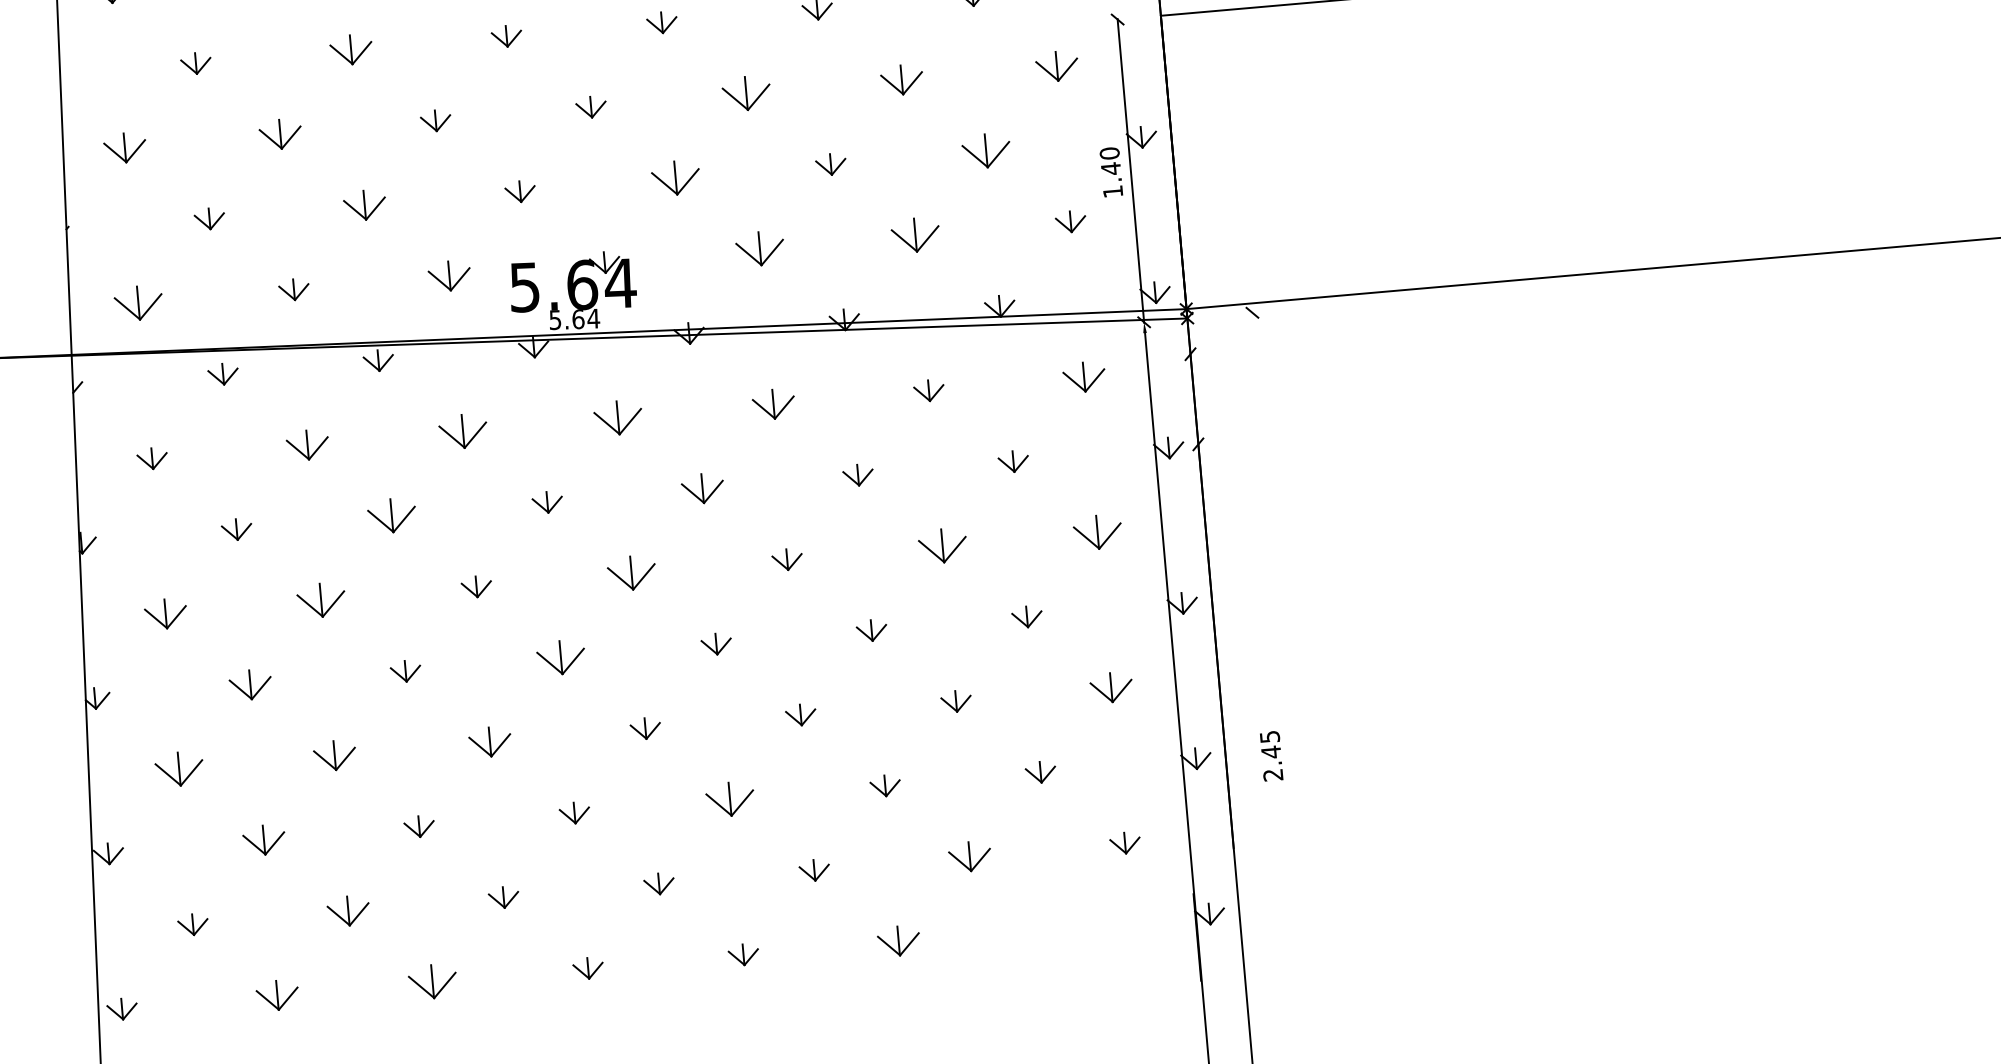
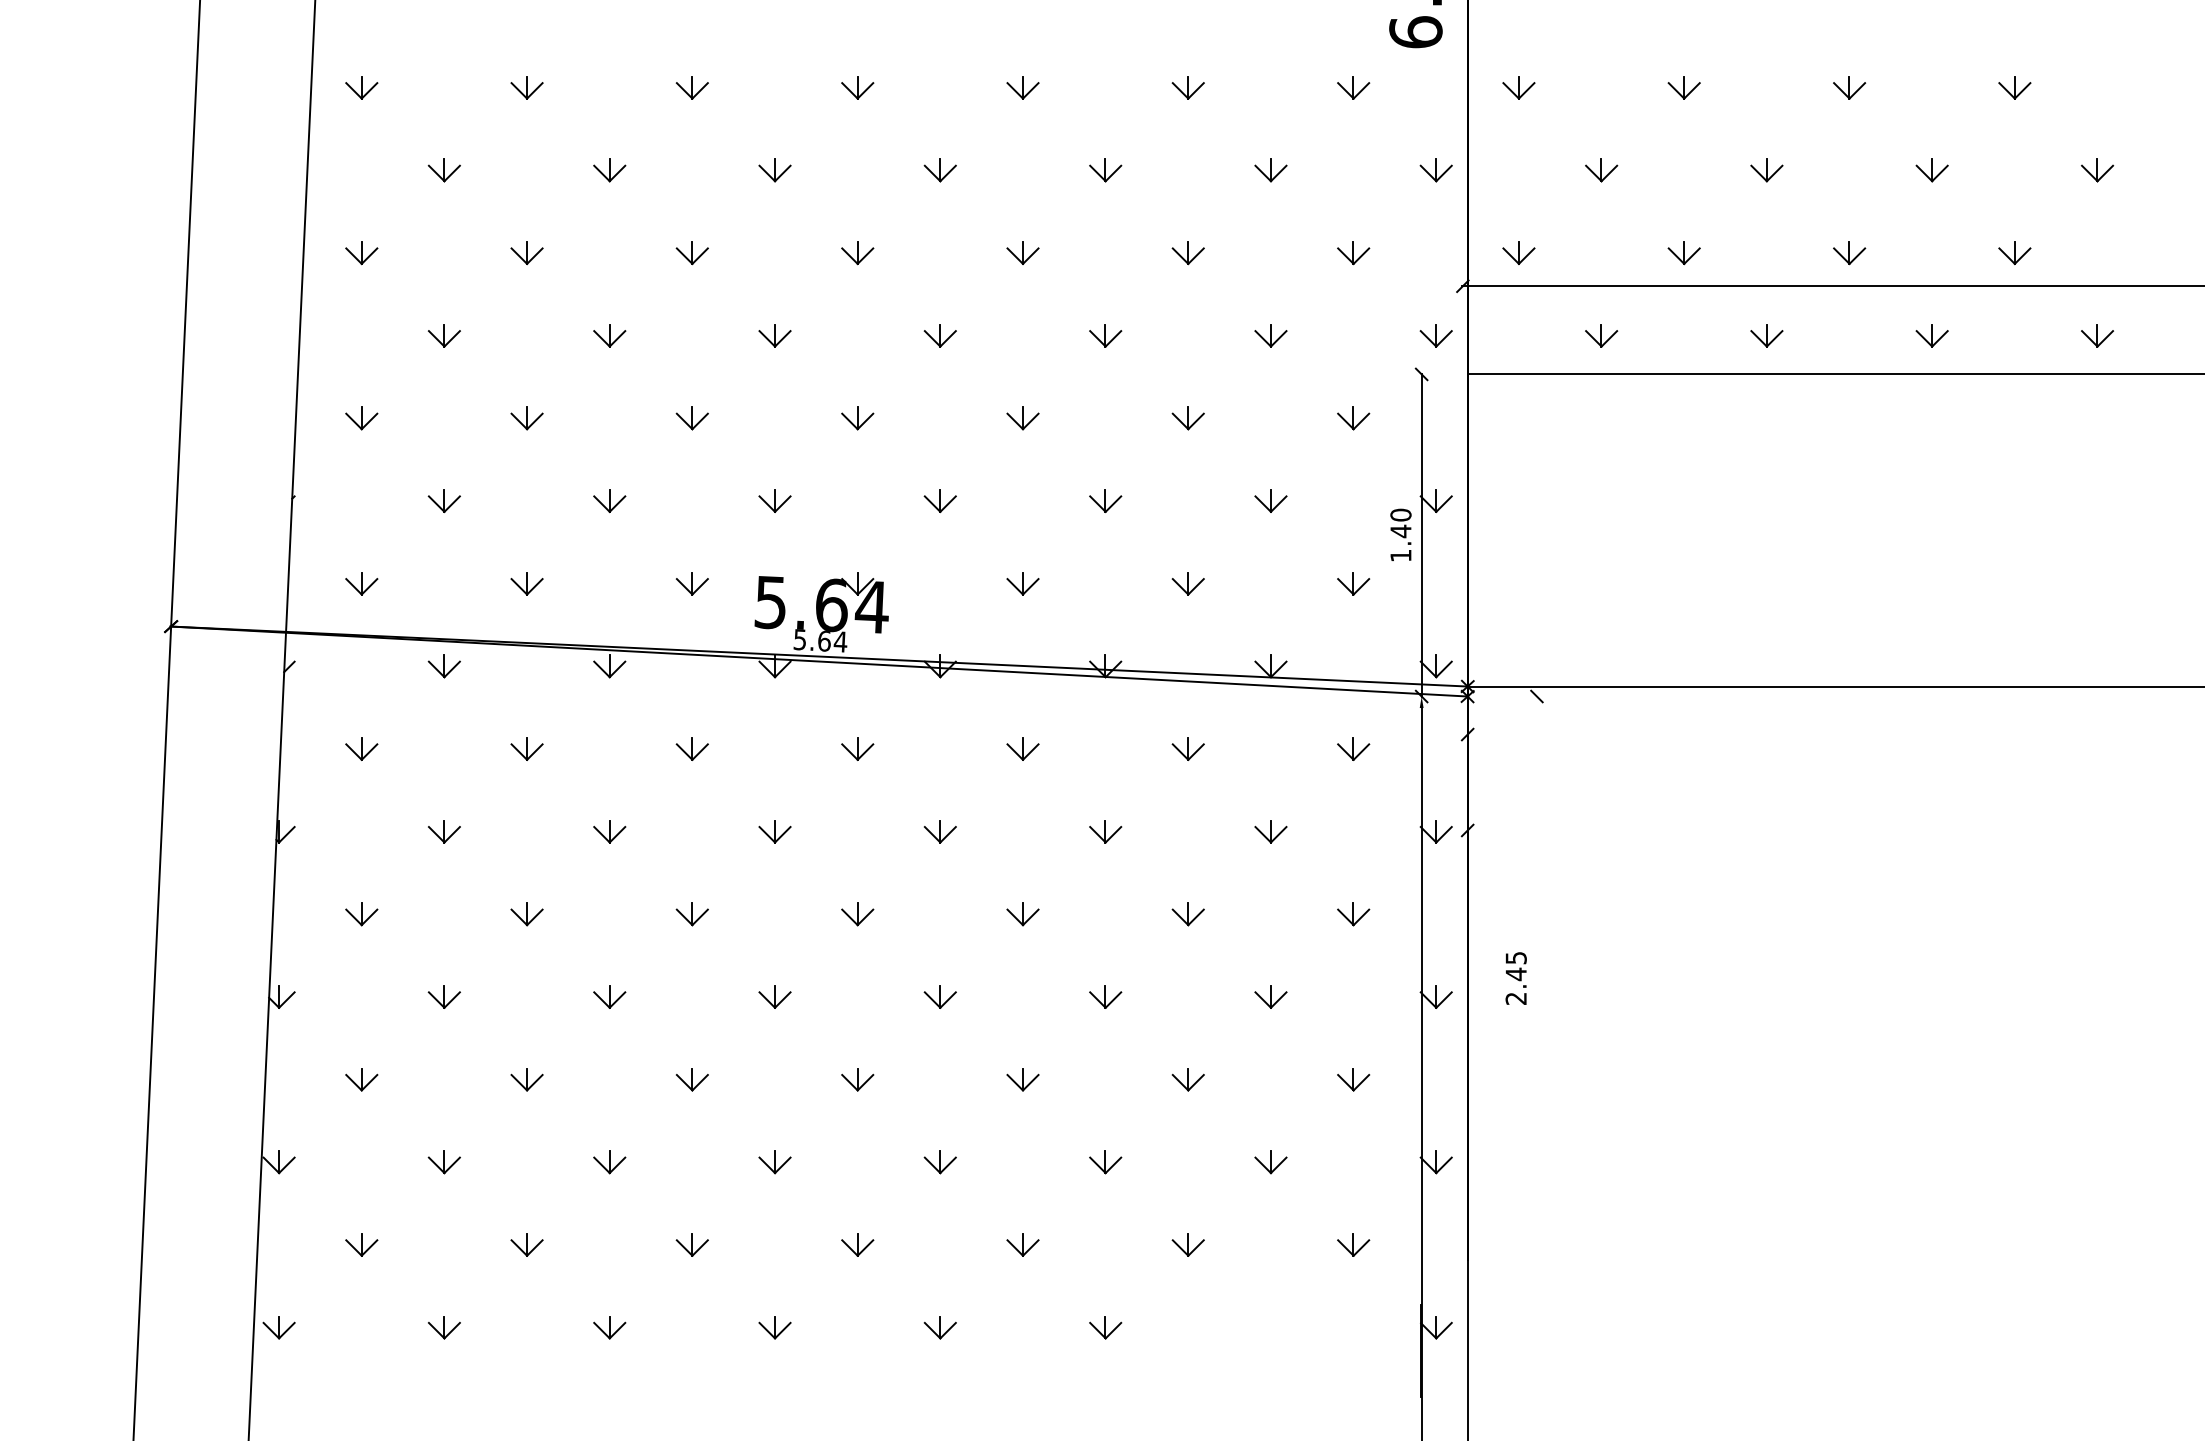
part: (351, 49) -> (609, 335), size x0.71
part: (1057, 66) -> (1353, 418), size x0.71
part: (901, 80) -> (1187, 418), size x0.71
part: (746, 93) -> (1022, 418), size x0.62
part: (280, 134) -> (526, 418), size x0.71
part: (125, 148) -> (361, 418), size x0.71
part: (985, 150) -> (1270, 500), size x0.62
part: (674, 177) -> (939, 500), size x0.62
part: (364, 204) -> (609, 500), size x0.71
part: (914, 235) -> (1187, 583), size x0.62
part: (759, 248) -> (1022, 583), size x0.62
part: (448, 276) -> (691, 583), size x0.71
part: (138, 303) -> (361, 583), size x0.62
part: (1084, 376) -> (1353, 748), size x0.71
part: (773, 403) -> (1022, 748), size x0.71
part: (618, 417) -> (857, 748), size x0.62
part: (462, 431) -> (691, 748), size x0.62
part: (307, 444) -> (526, 748), size x0.71
part: (703, 488) -> (940, 831), size x0.71
part: (392, 515) -> (609, 831), size x0.62
part: (1097, 532) -> (1353, 914), size x0.62
part: (941, 546) -> (1187, 914), size x0.62
part: (631, 573) -> (857, 914), size x0.62
part: (320, 600) -> (526, 914), size x0.62
part: (165, 614) -> (361, 914), size x0.71
part: (560, 657) -> (774, 996), size x0.62
part: (249, 684) -> (443, 996), size x0.71
part: (1111, 687) -> (1353, 1079), size x0.71
part: (490, 742) -> (692, 1079), size x0.71
part: (334, 755) -> (526, 1079), size x0.71
text: (1270, 756) -> (1515, 978), moved
part: (179, 769) -> (361, 1079), size x0.62
part: (729, 799) -> (939, 1162), size x0.62
part: (263, 840) -> (443, 1162), size x0.71
part: (969, 856) -> (1187, 1244), size x0.71
part: (347, 910) -> (526, 1244), size x0.71
part: (898, 941) -> (1105, 1327), size x0.71
part: (432, 981) -> (609, 1327), size x0.62
part: (277, 995) -> (444, 1327), size x0.71

